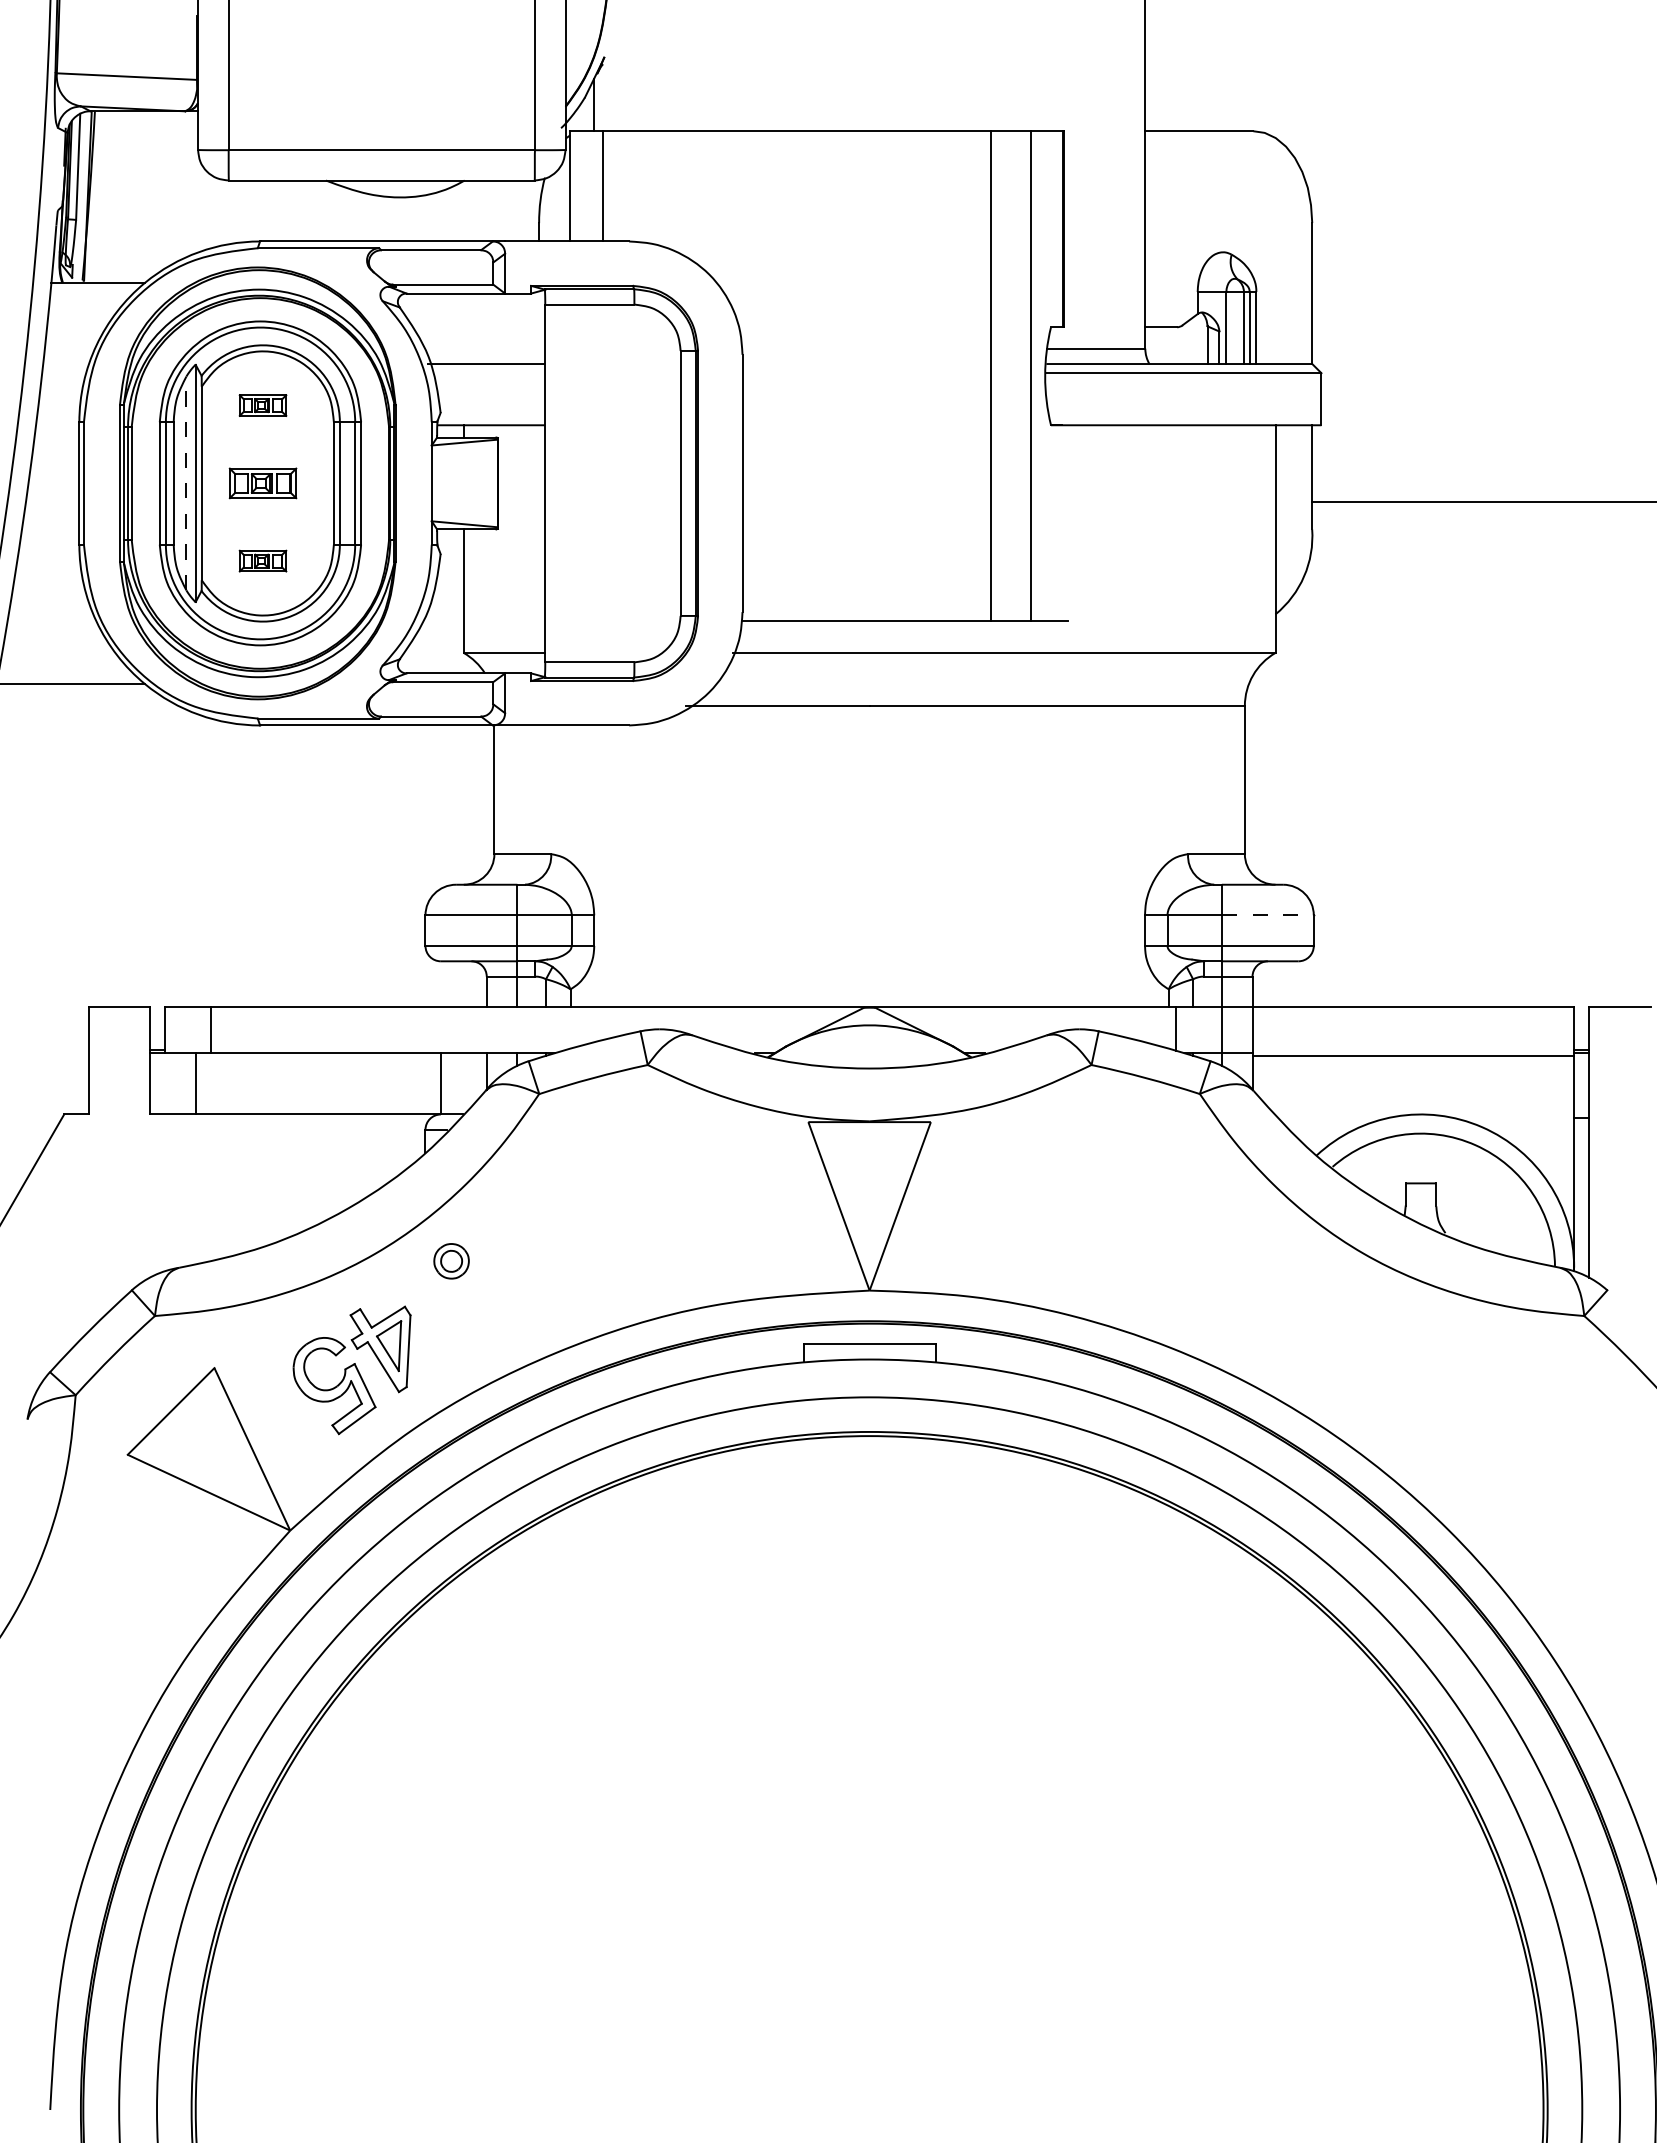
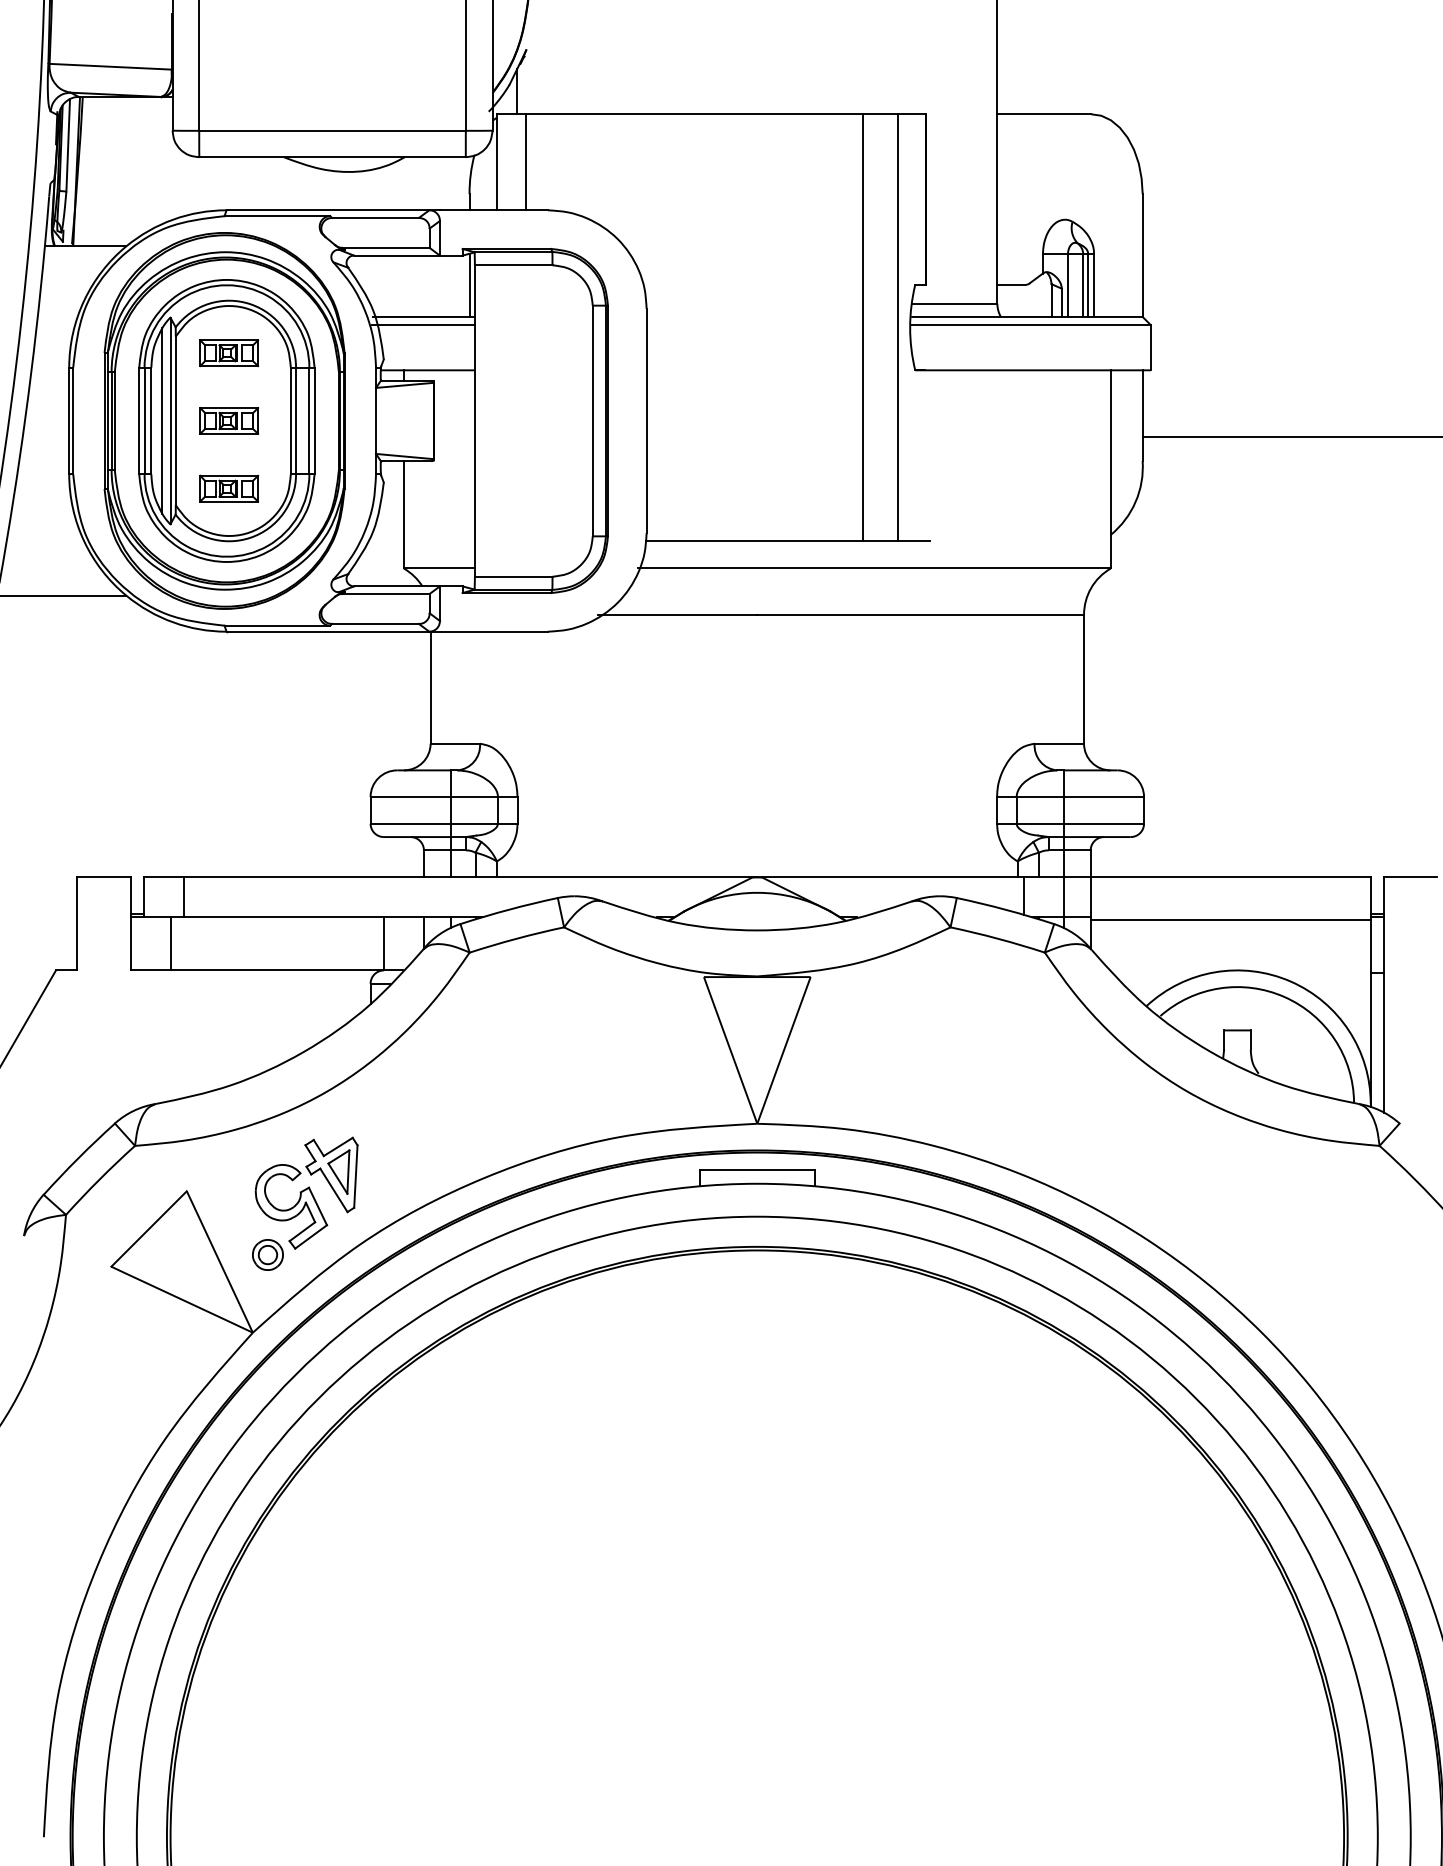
line: (539, 327) -> (469, 285), added
line: (485, 373) -> (422, 325), added
part: (262, 405) -> (228, 353), size x1.43
line: (186, 483) -> (162, 421), dashed -> solid
part: (262, 560) -> (228, 488), size x1.43
line: (1267, 915) -> (1103, 797), dashed -> solid
part: (451, 1261) -> (267, 1255), moved

